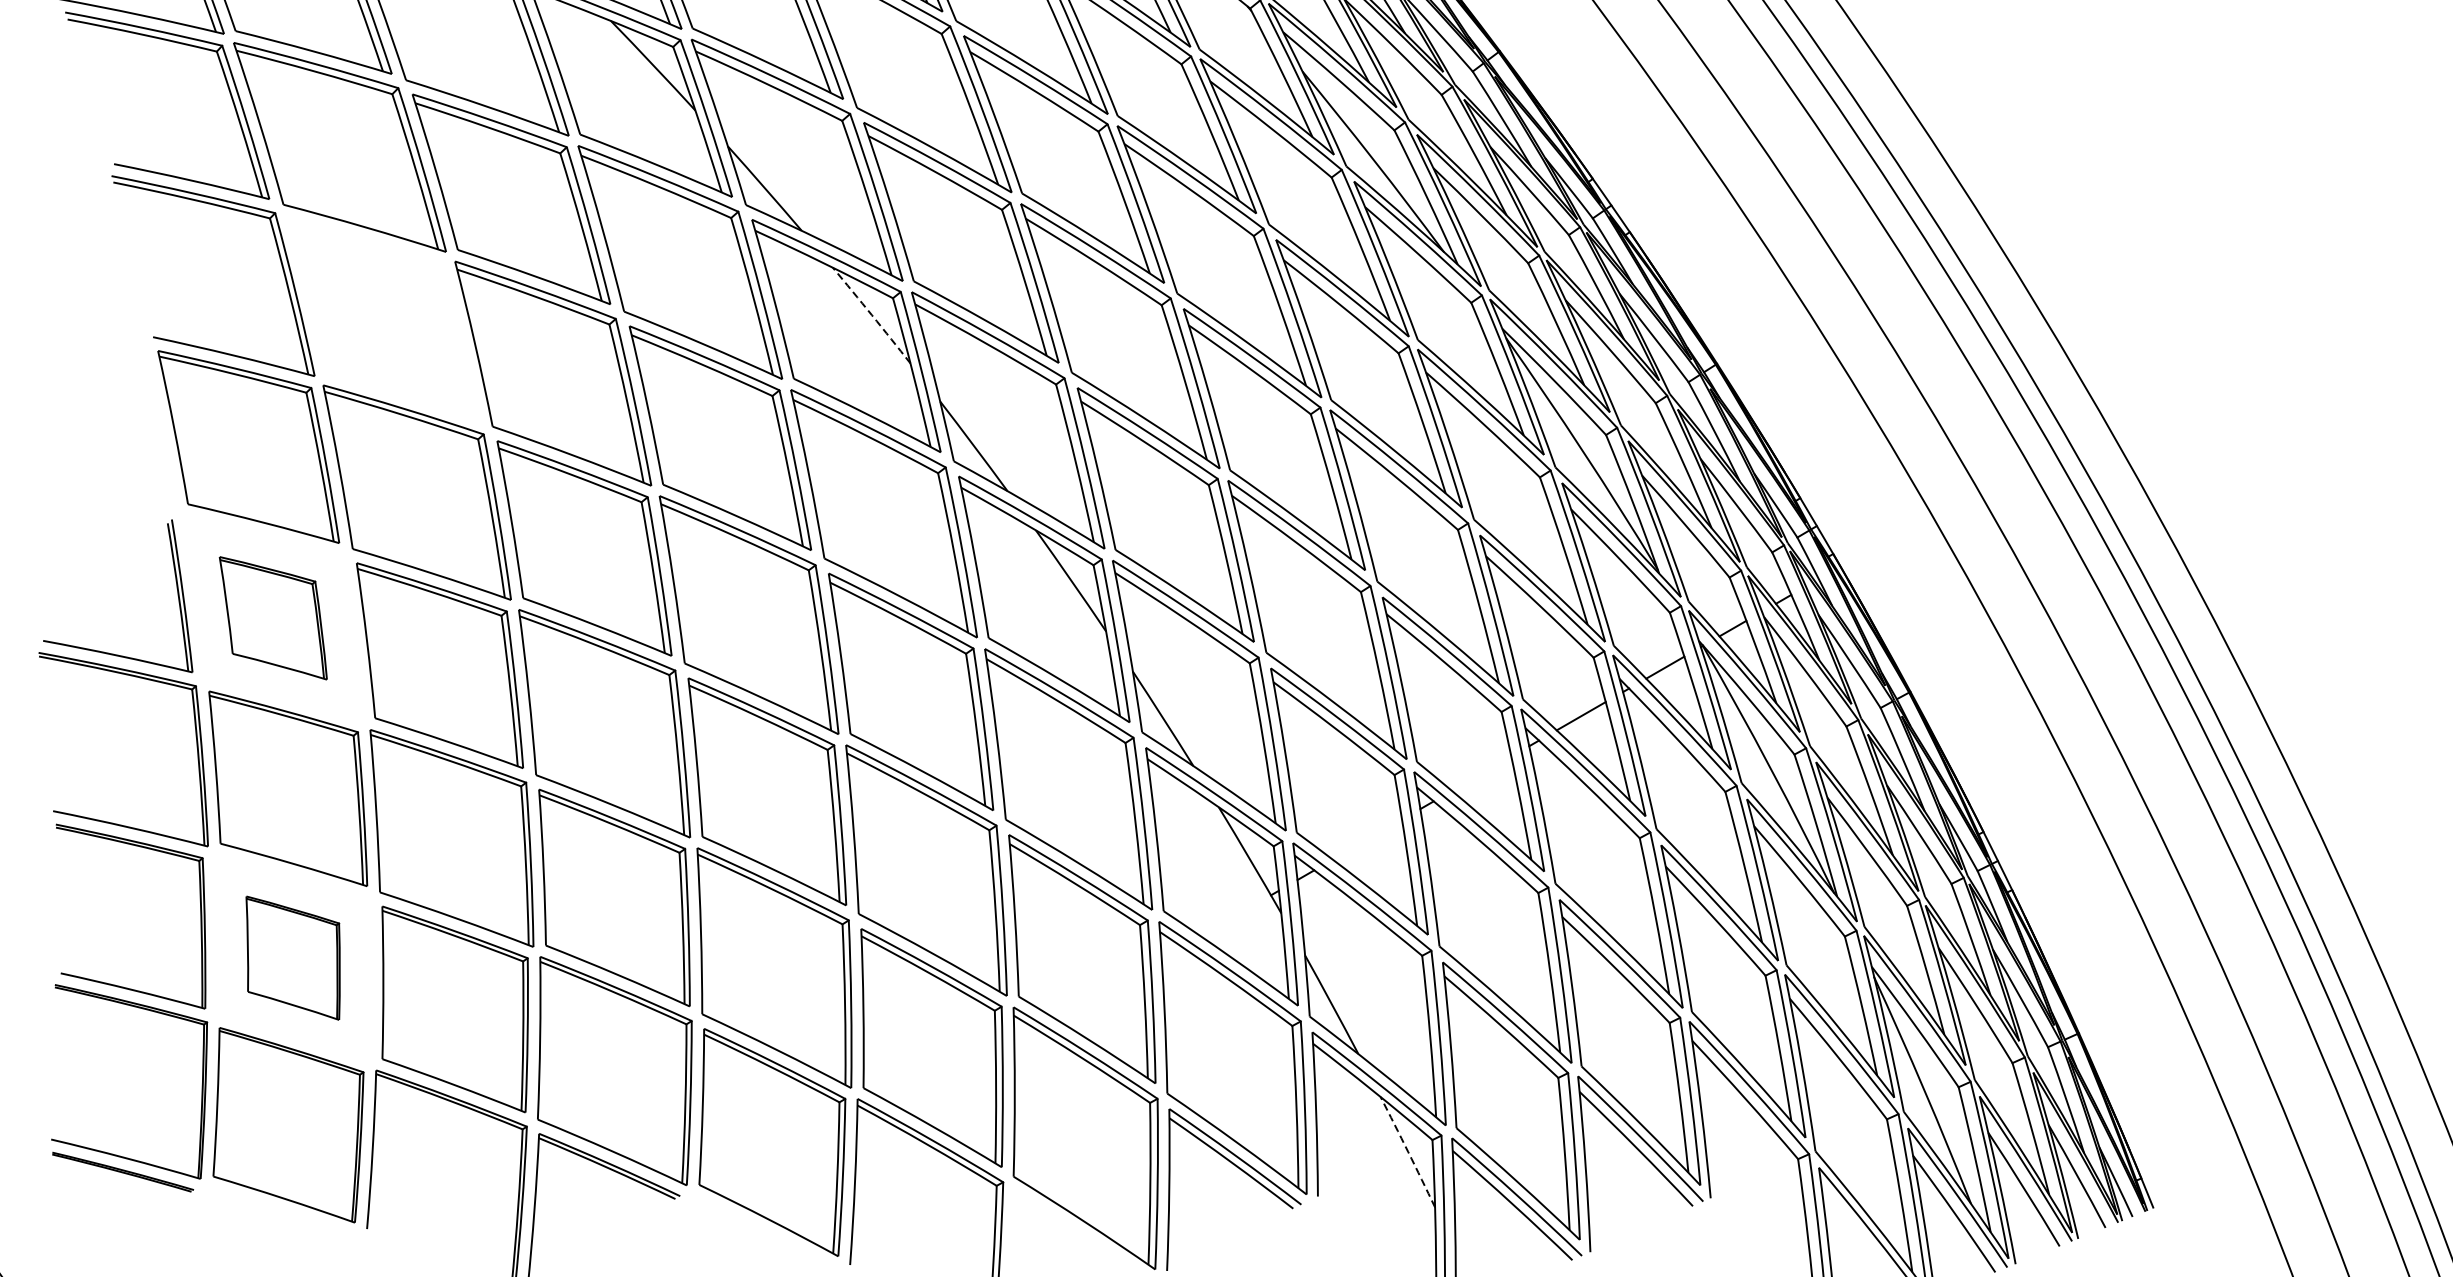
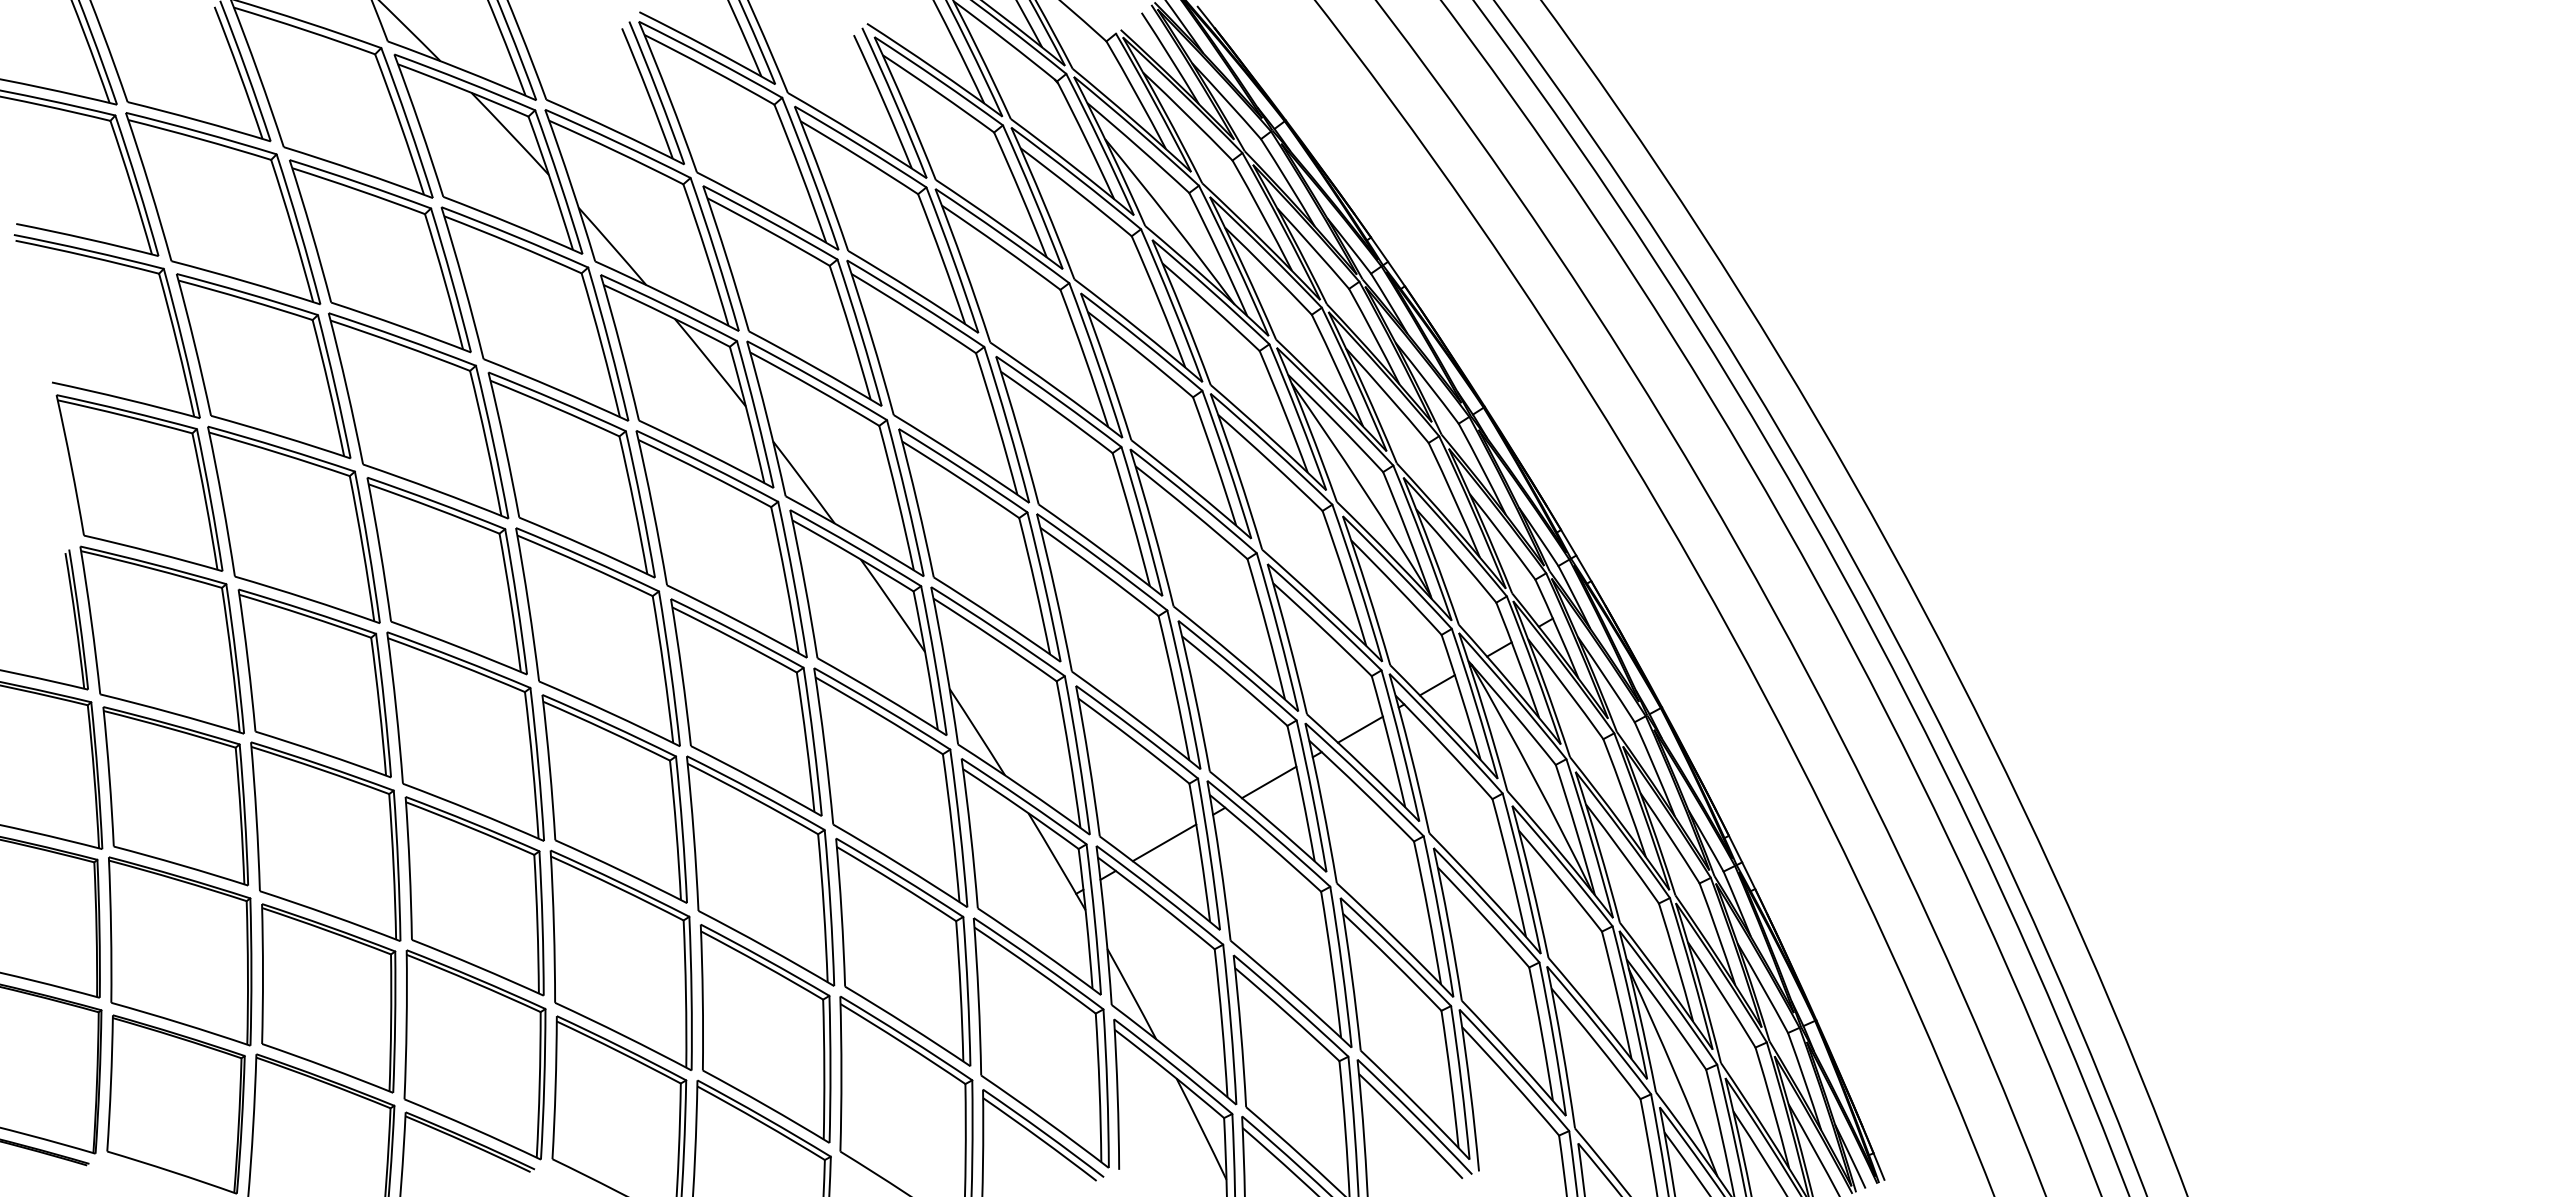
arc: (871, 315) -> (710, 362), dashed -> solid
part: (383, 319) -> (263, 366), added
part: (272, 617) -> (161, 639), size x1.67
line: (1480, 773) -> (1268, 782), added
line: (1367, 839) -> (1164, 842), added
part: (293, 958) -> (180, 951), size x1.67
arc: (1407, 1152) -> (1201, 1129), dashed -> solid

